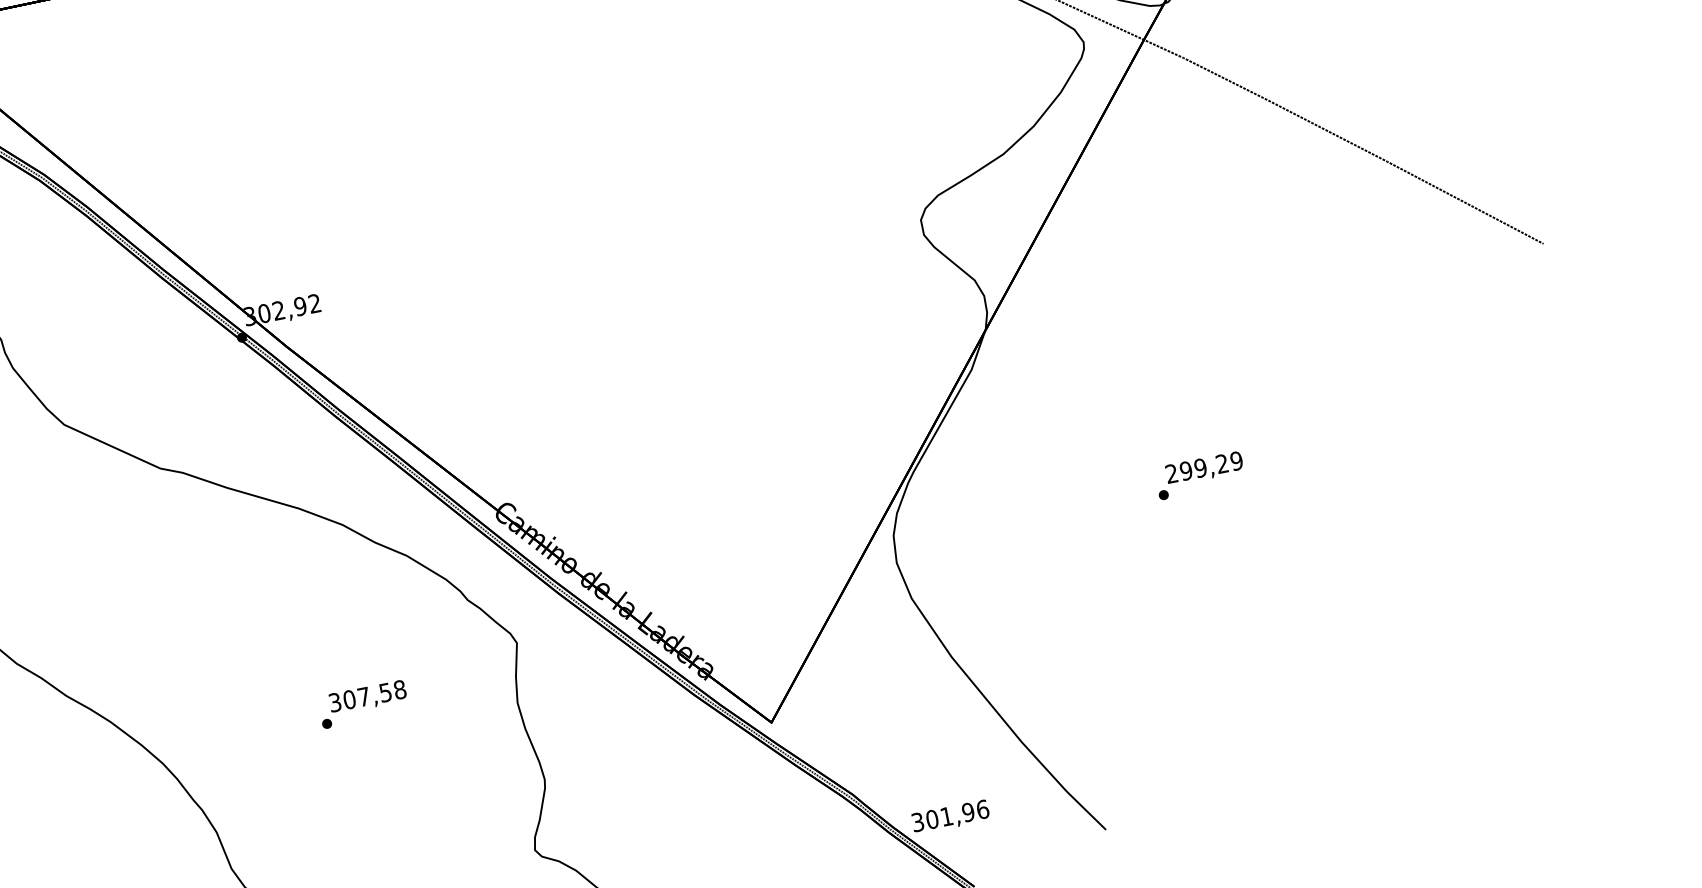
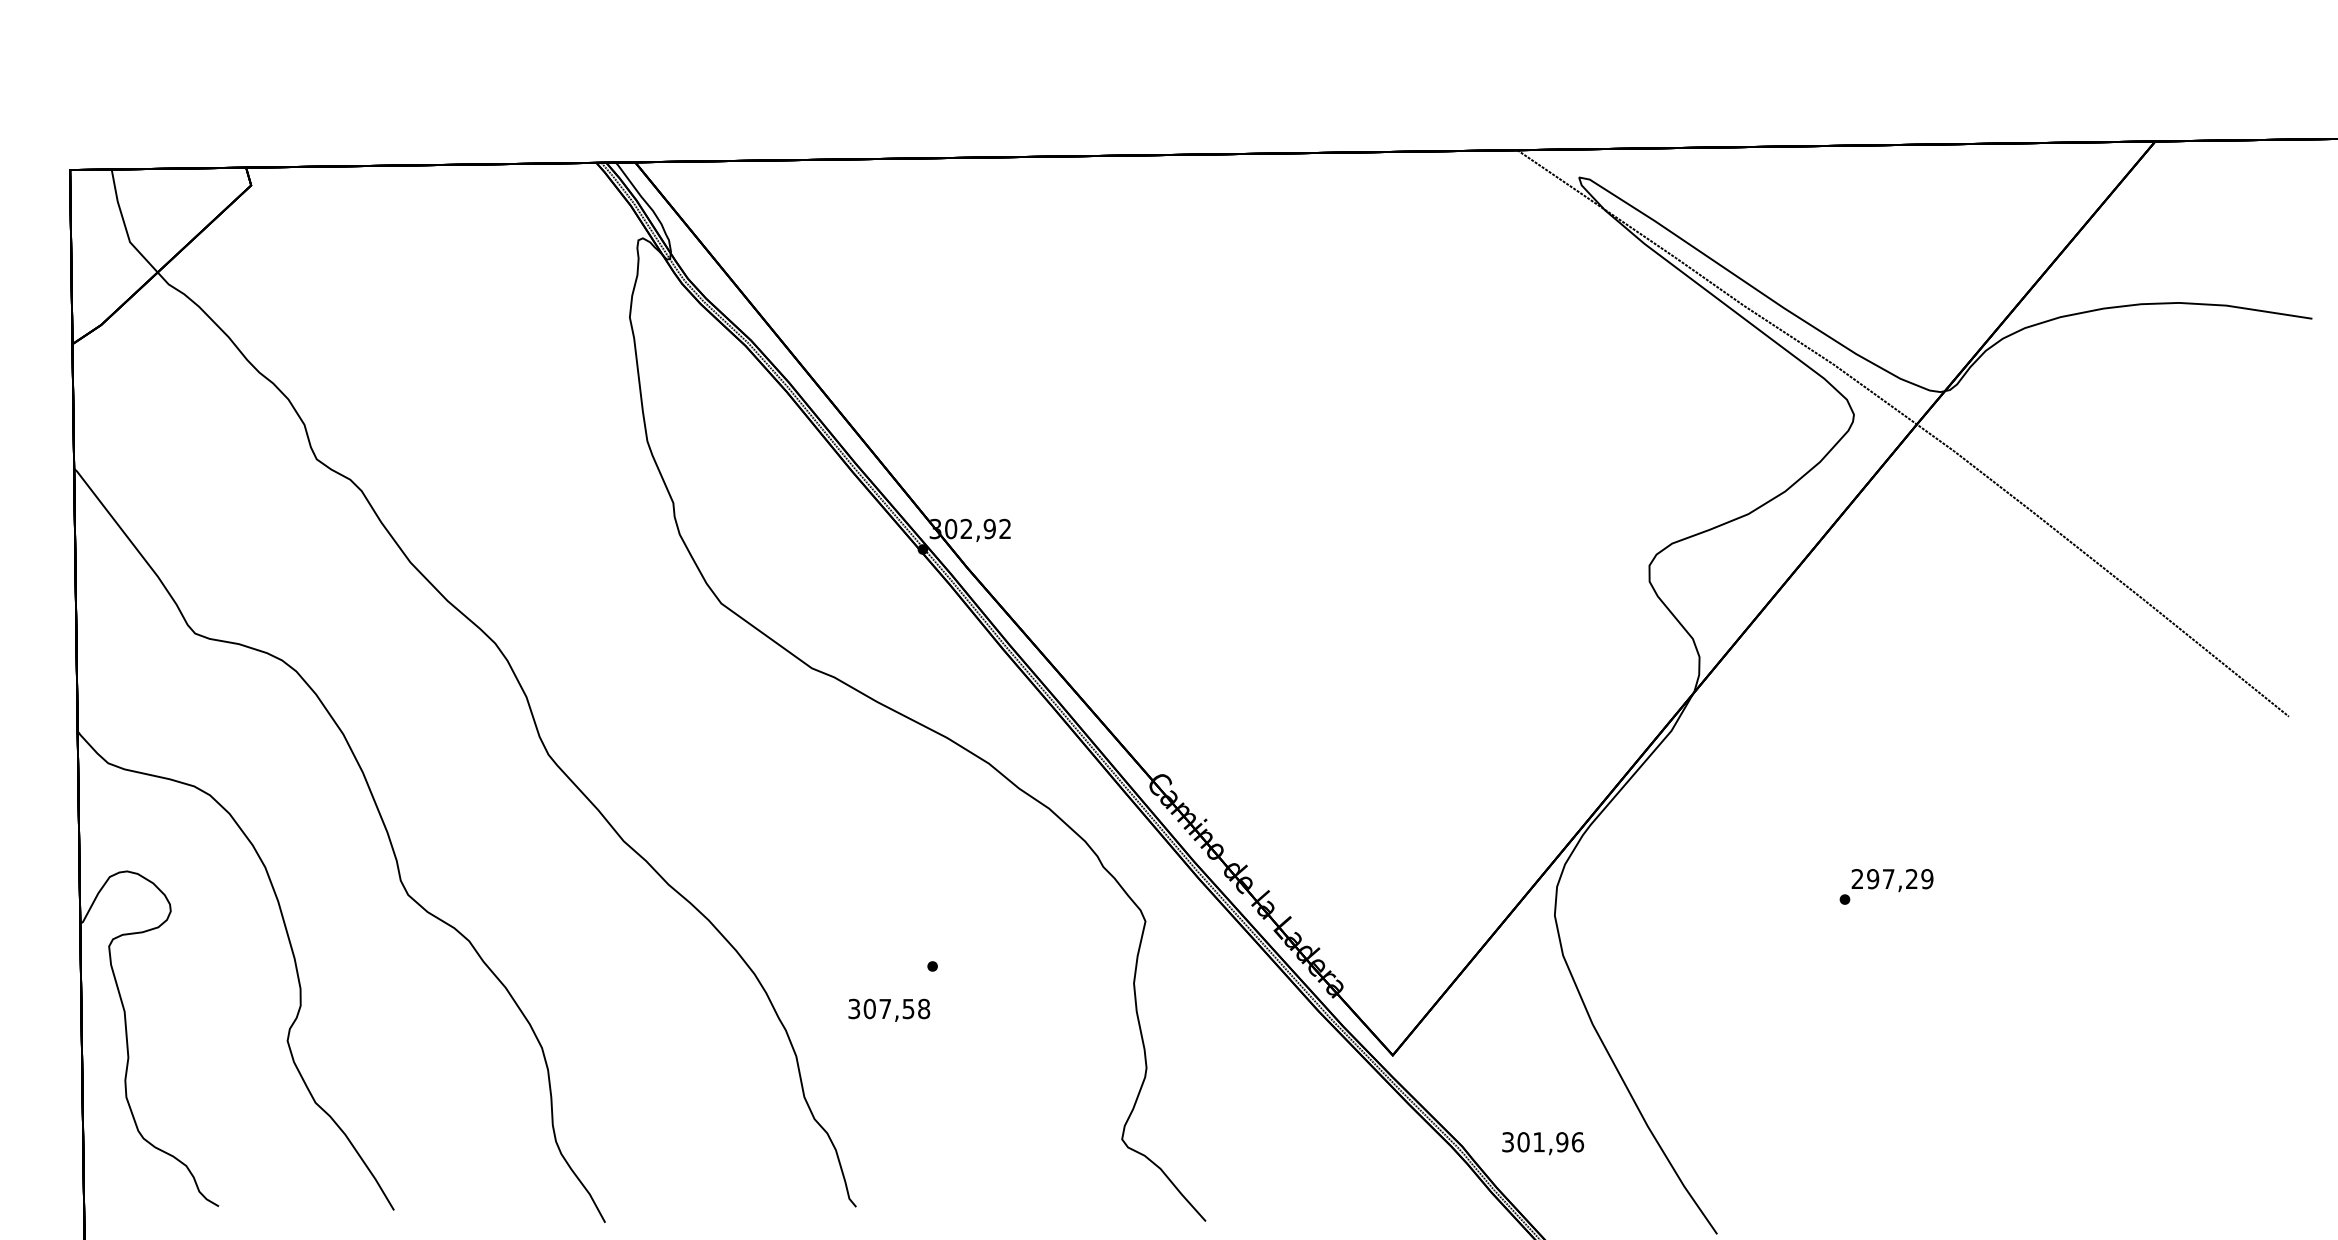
text: (1200, 468) -> (1888, 879), 299,29 -> 297,29
text: (368, 696) -> (889, 1009), moved
text: (951, 816) -> (1543, 1143), moved

